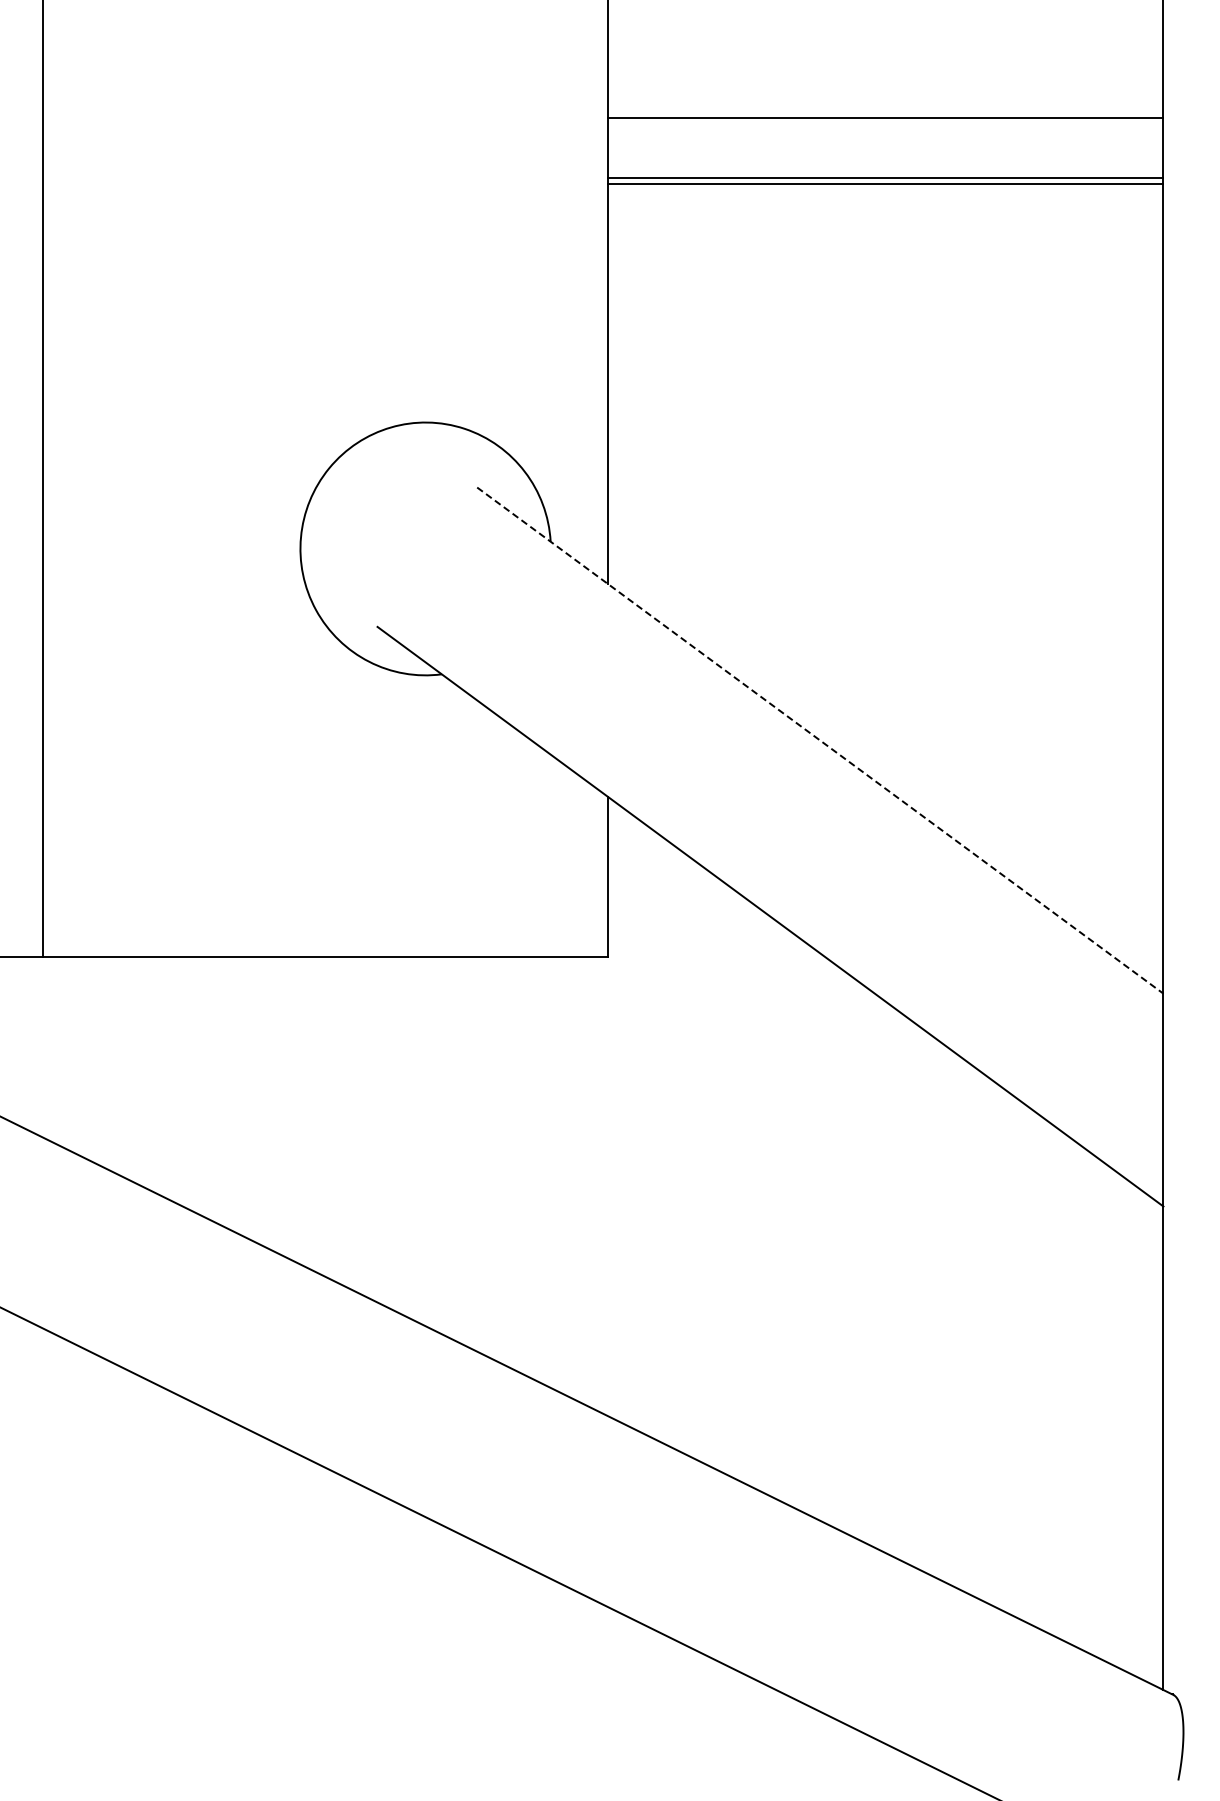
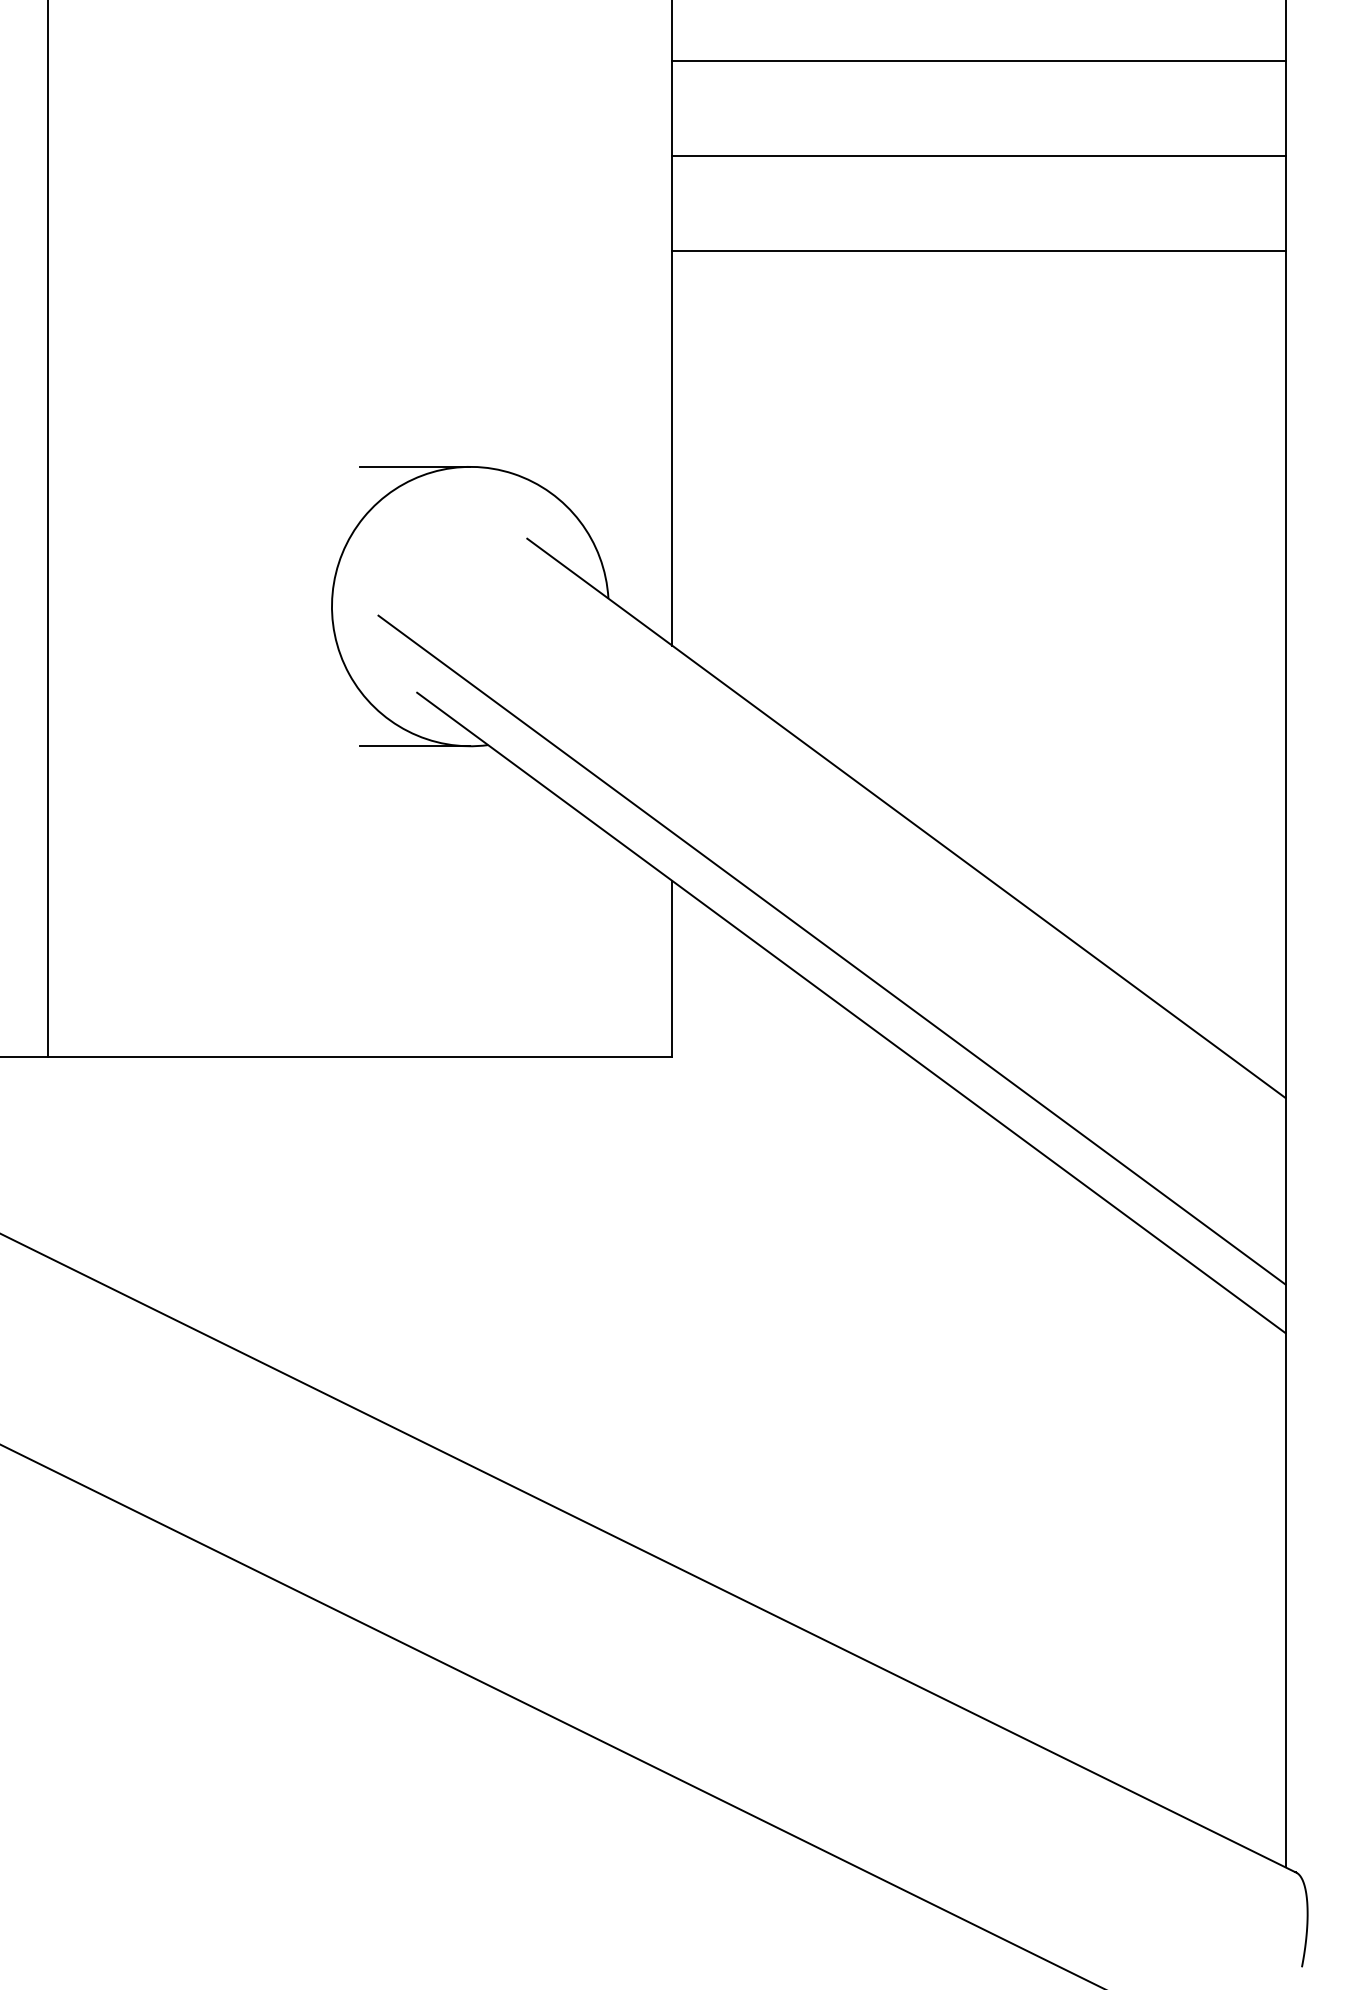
line: (885, 117) -> (978, 61), moved
line: (885, 177) -> (978, 250), moved
line: (885, 184) -> (978, 156), moved
line: (375, 422) -> (414, 466), added
line: (375, 675) -> (414, 746), added
line: (820, 740) -> (906, 818), dashed -> solid
line: (752, 859) -> (831, 949), added

